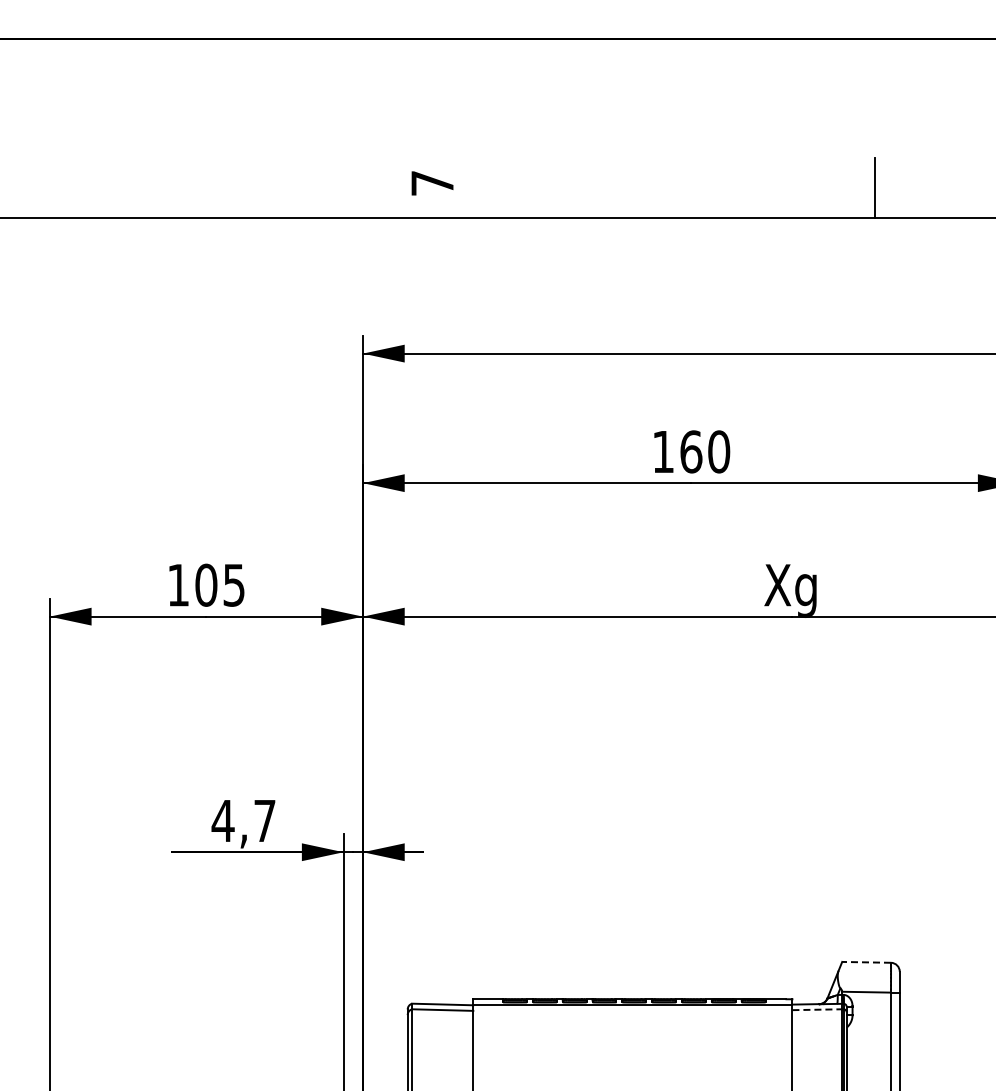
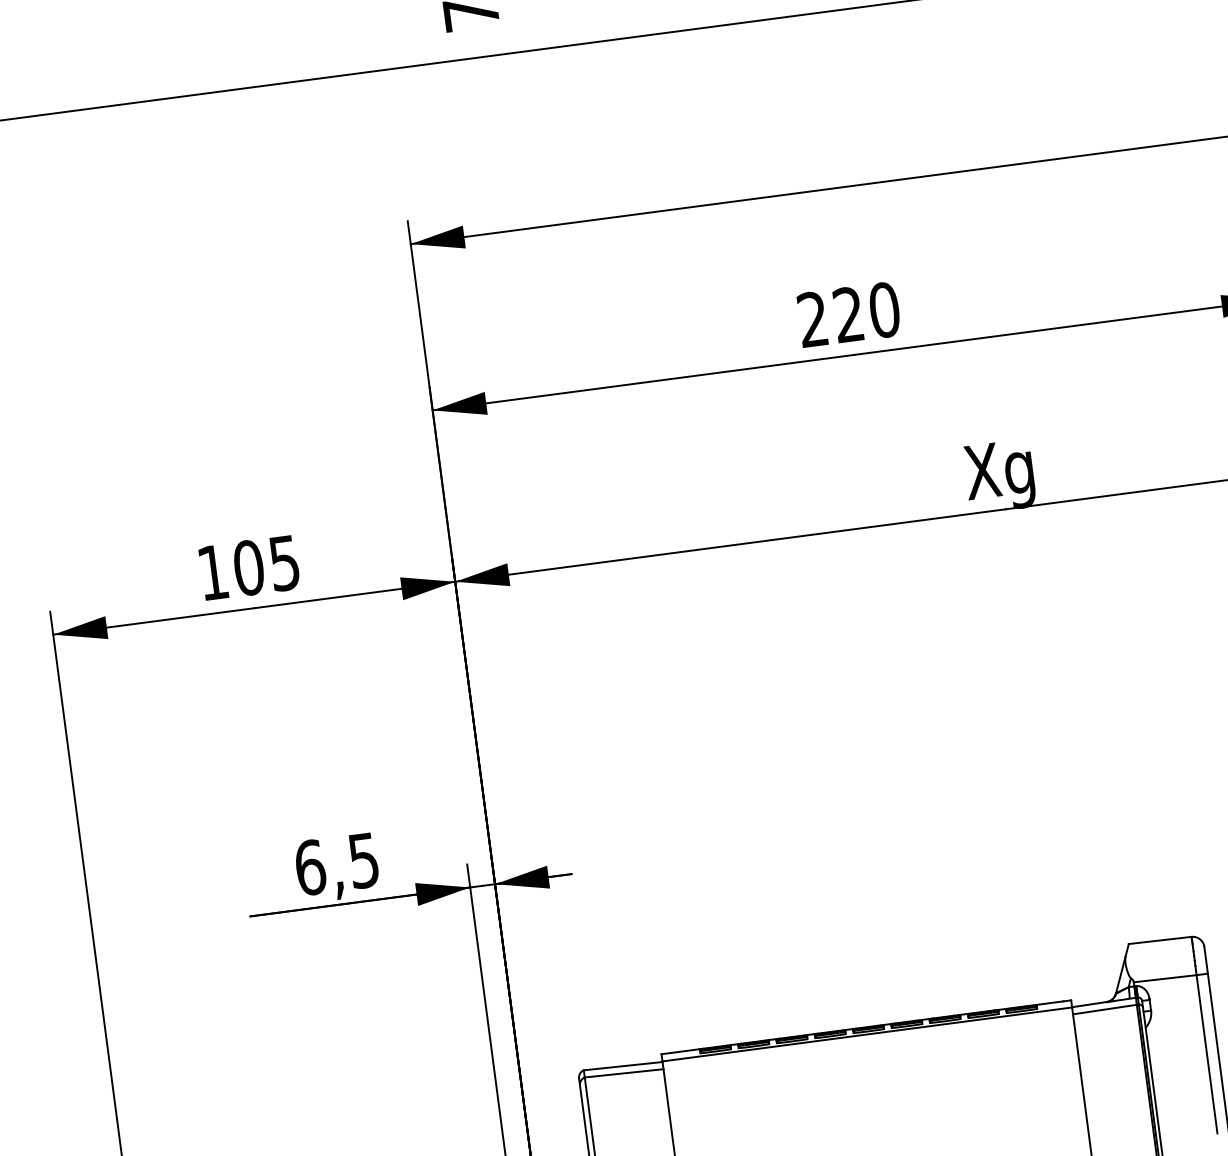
text: (677, 451) -> (831, 316), 160 -> 220
text: (243, 820) -> (336, 863), 4,7 -> 6,5
line: (866, 962) -> (1160, 940), dashed -> solid
line: (817, 1009) -> (1105, 1009), dashed -> solid

